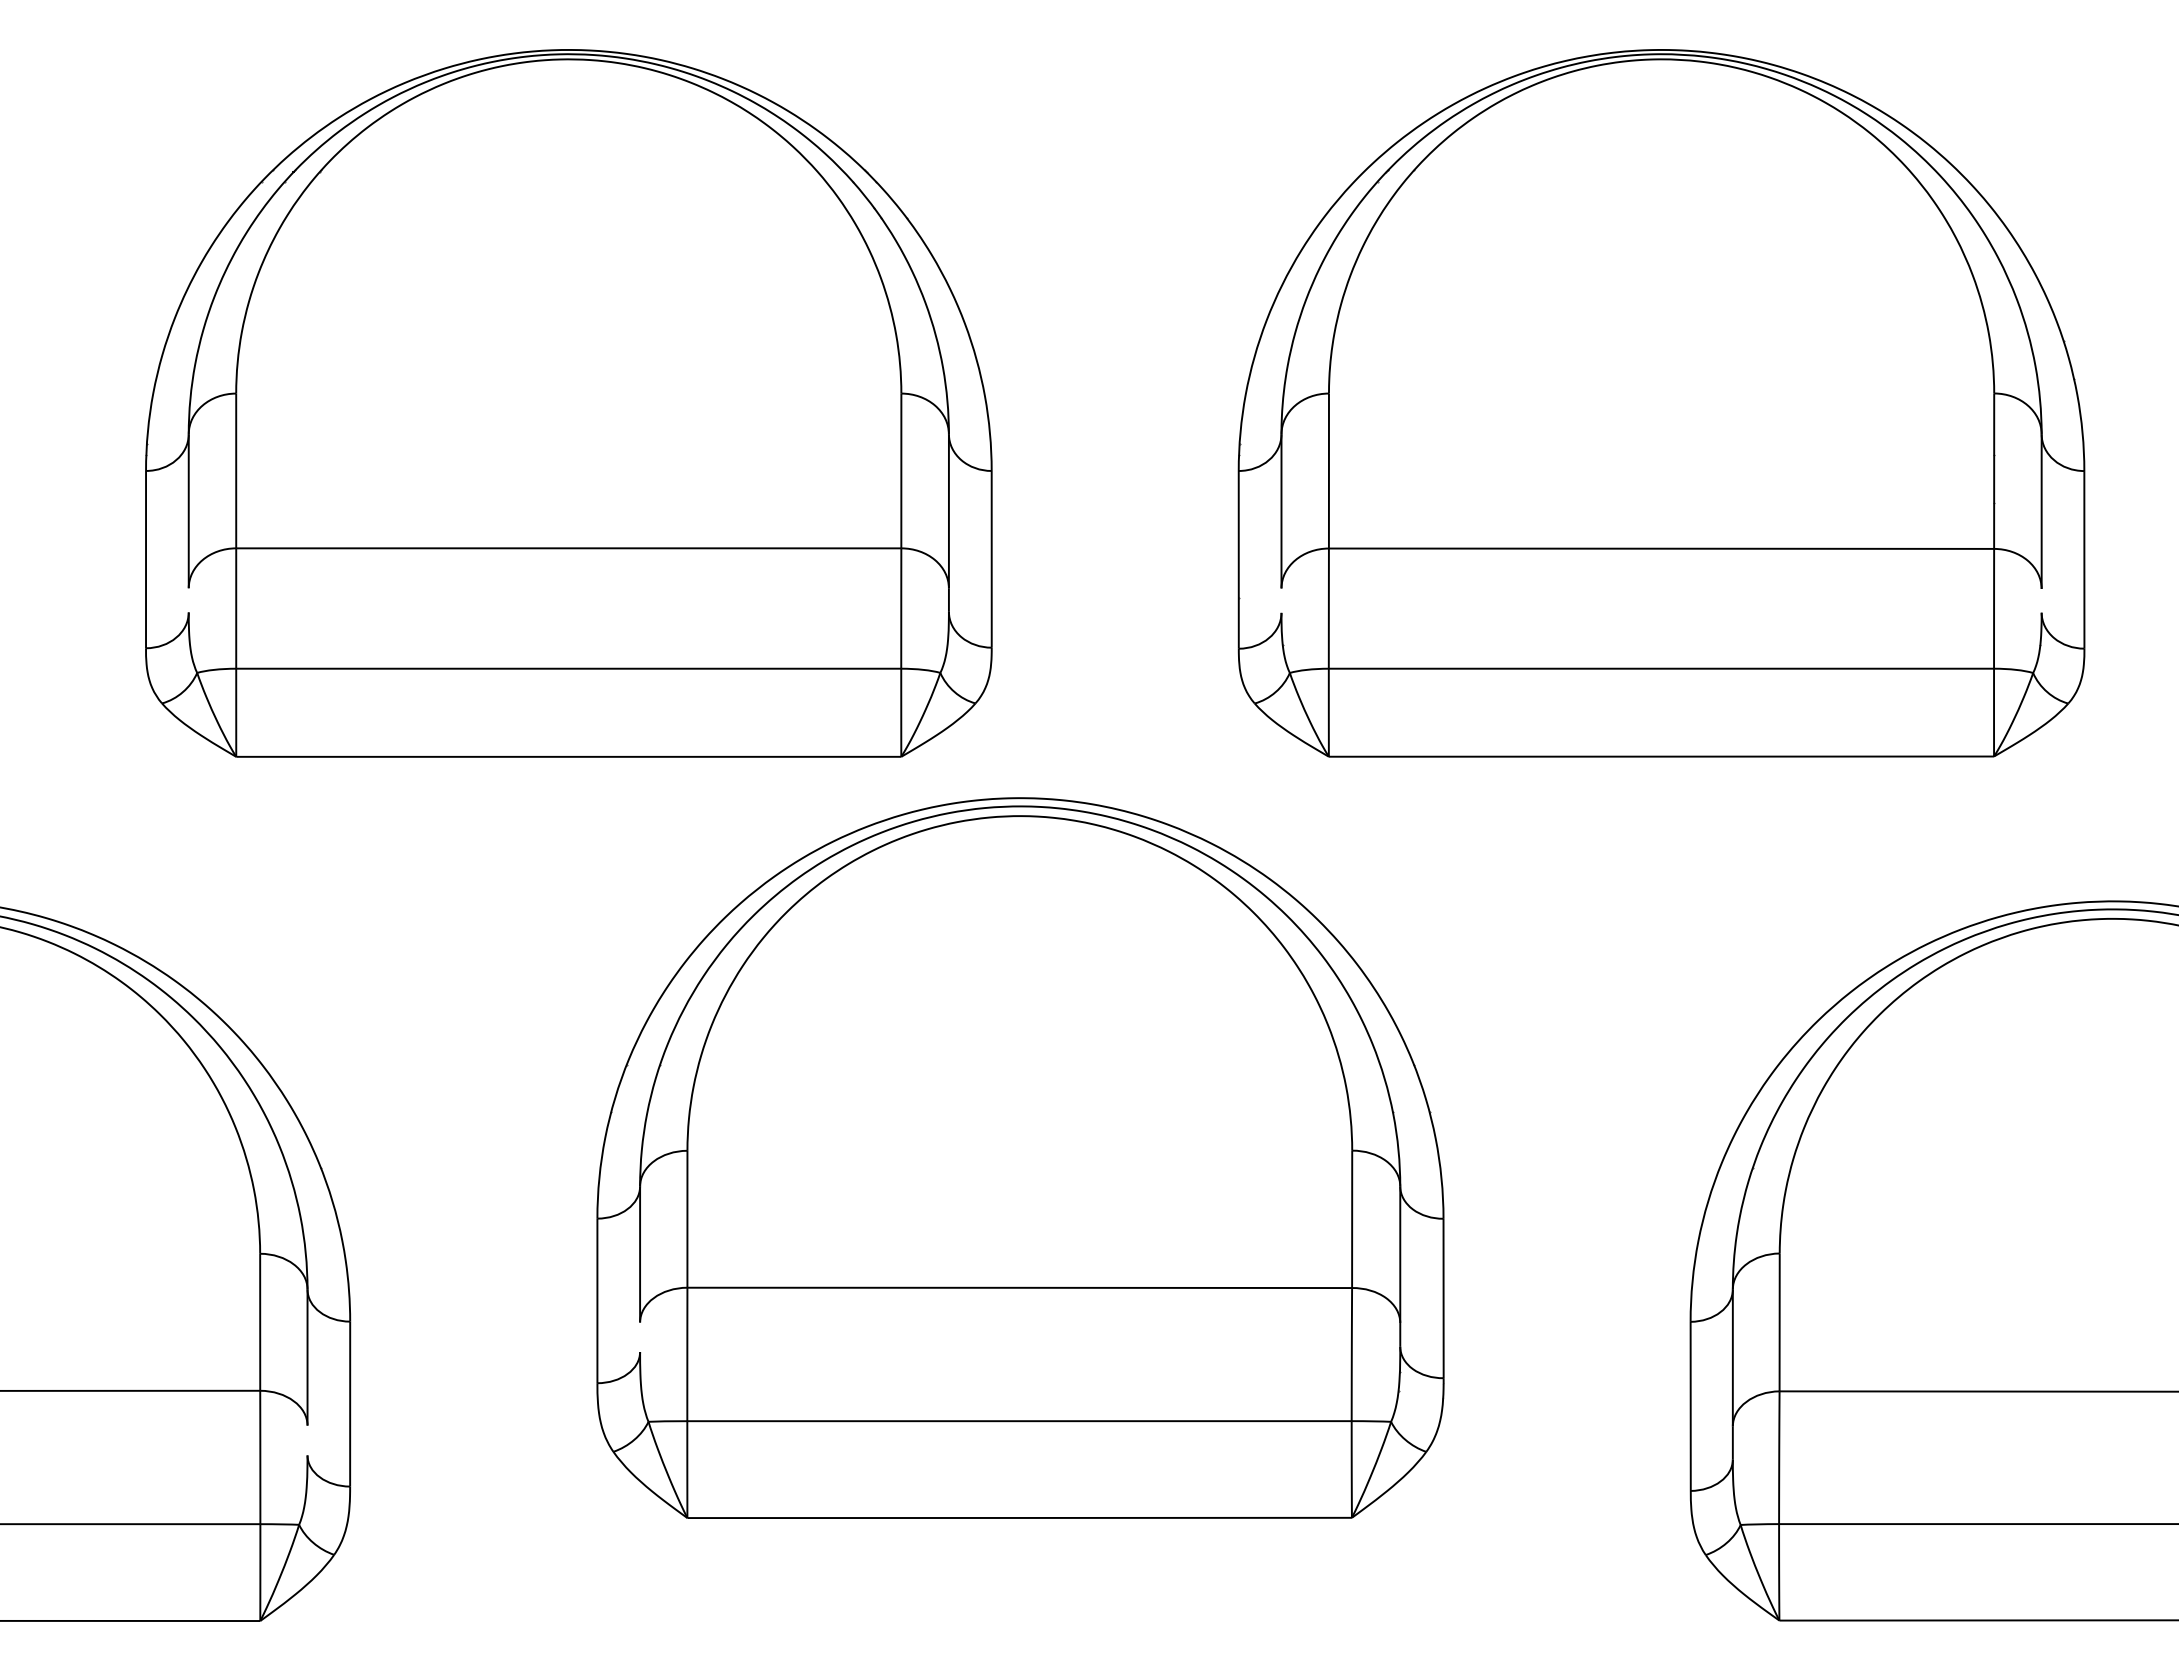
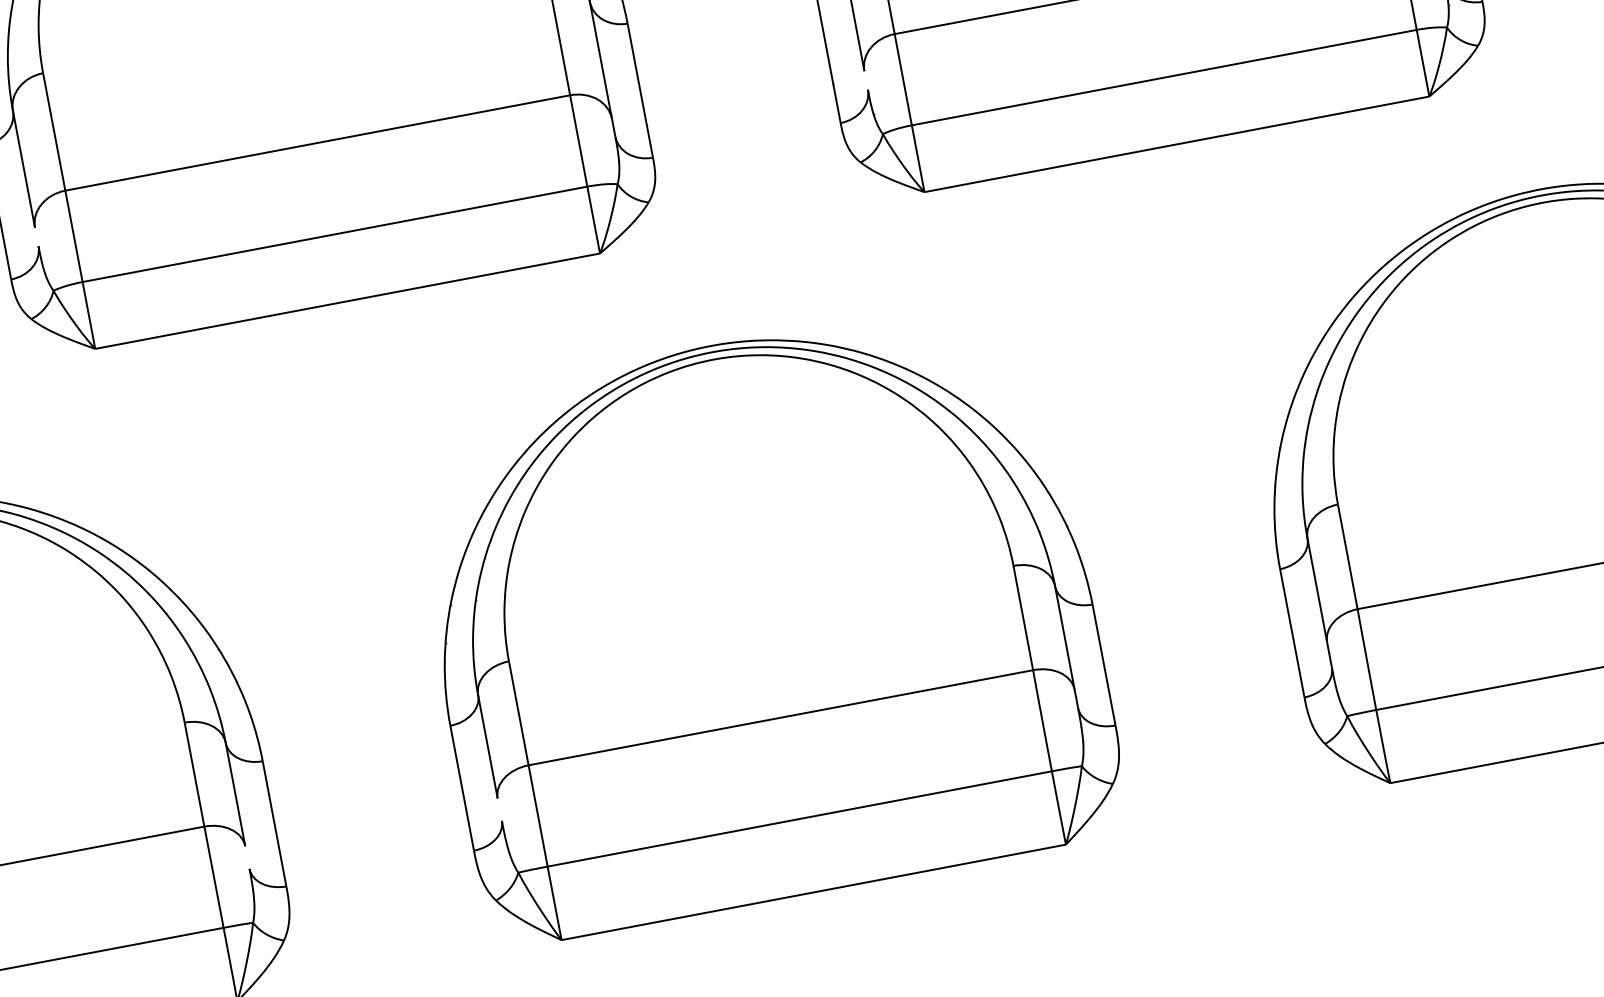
part: (1020, 1157) -> (762, 618), moved

